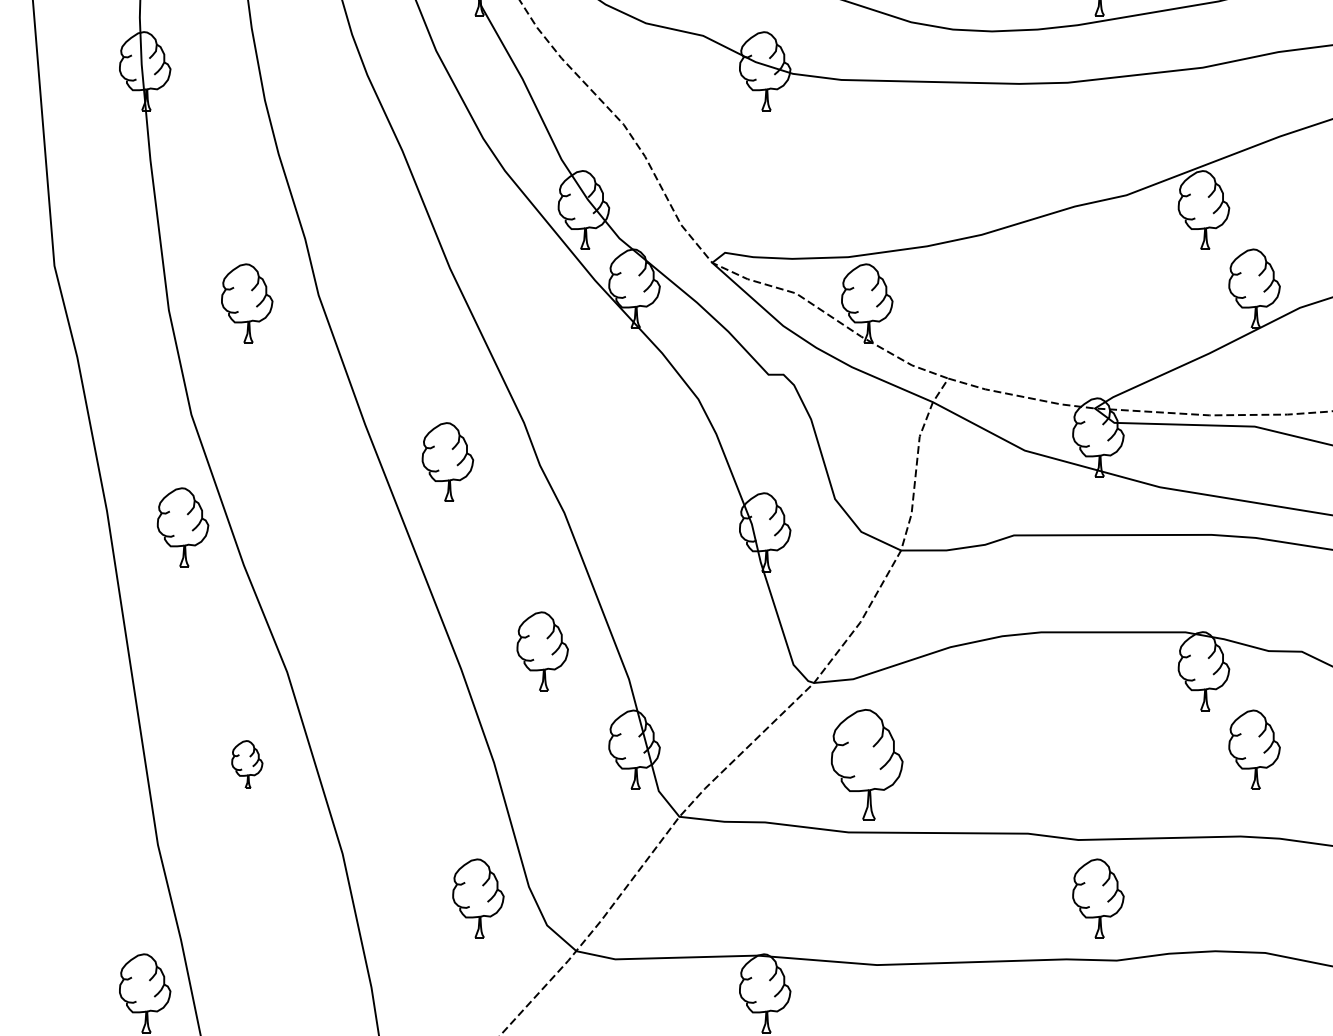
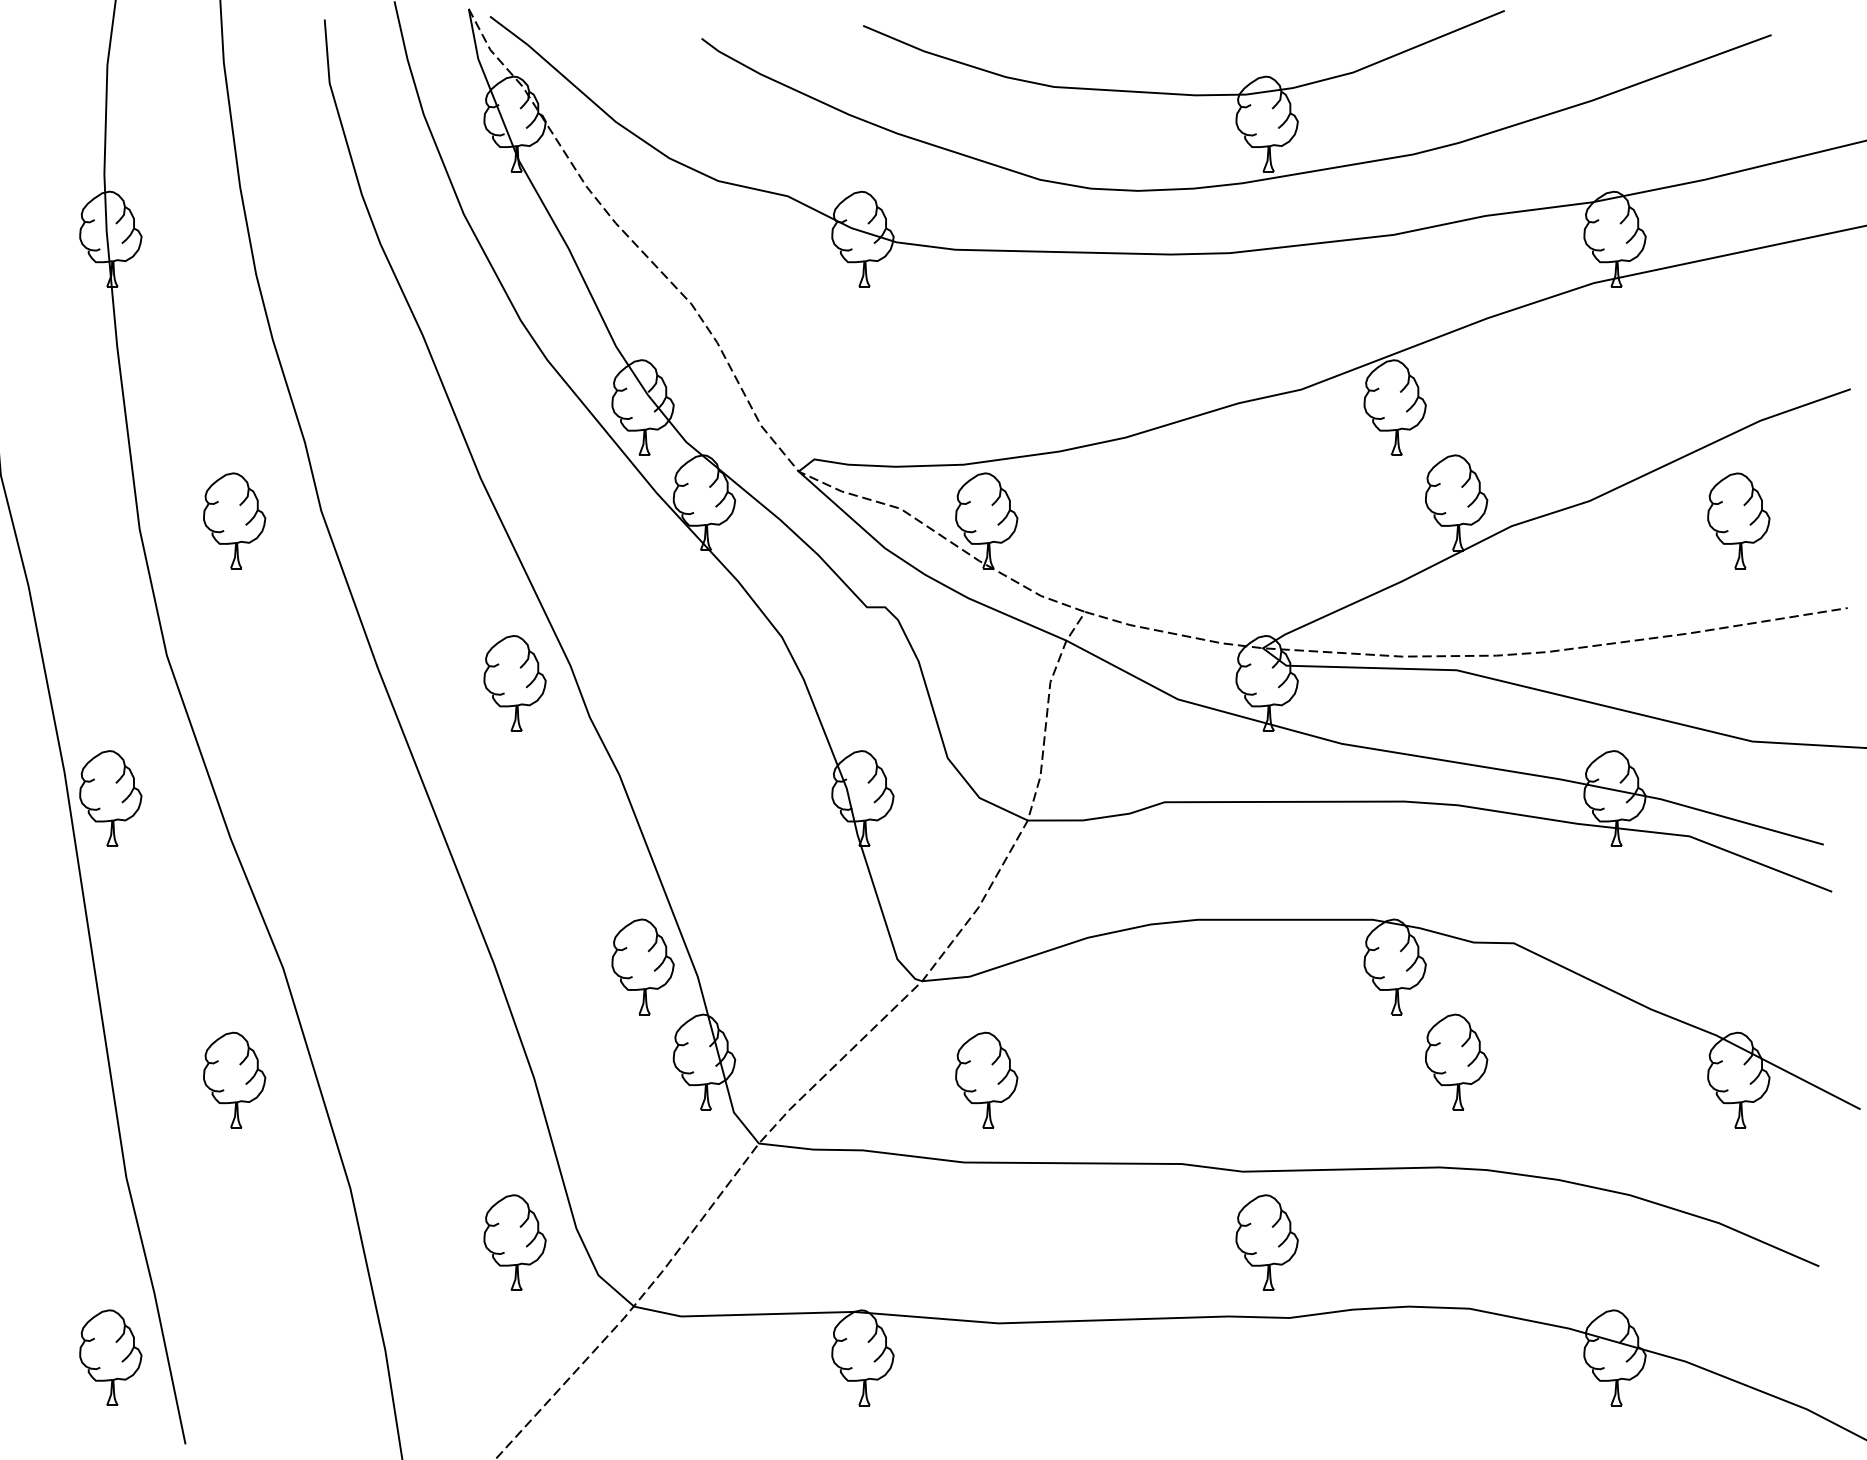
part: (447, 462) -> (514, 683), moved
part: (182, 527) -> (110, 798), moved
part: (542, 651) -> (642, 966), moved
part: (247, 764) -> (234, 1079), size x1.67
part: (867, 764) -> (986, 1079), size x0.71

